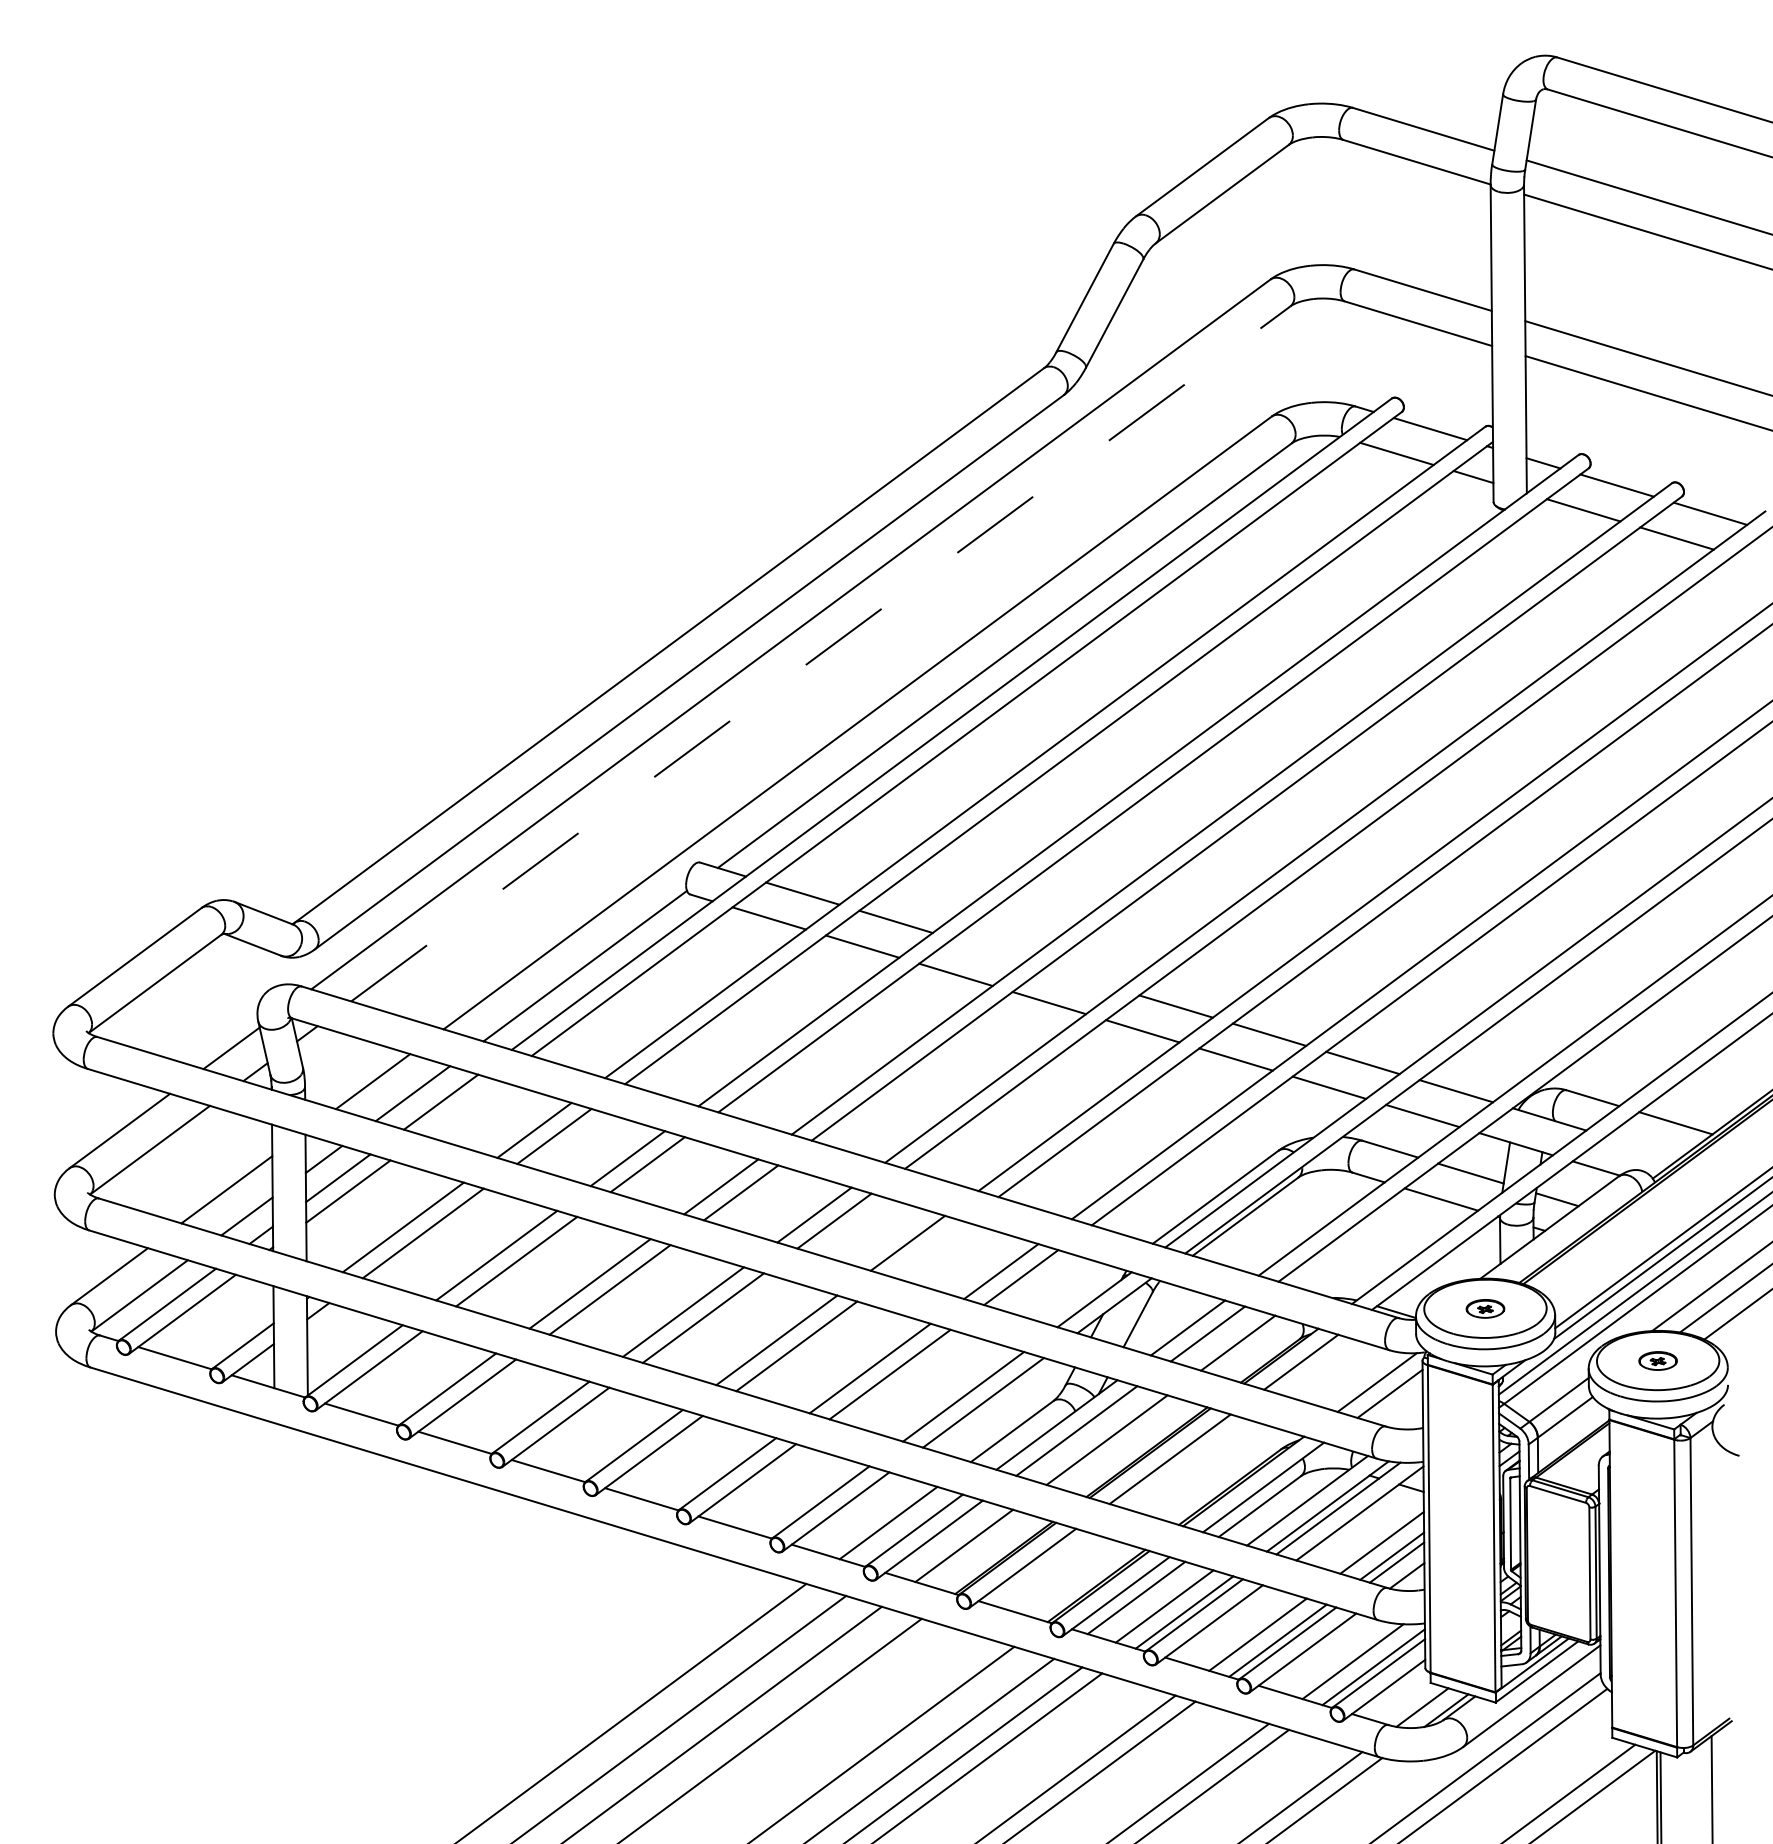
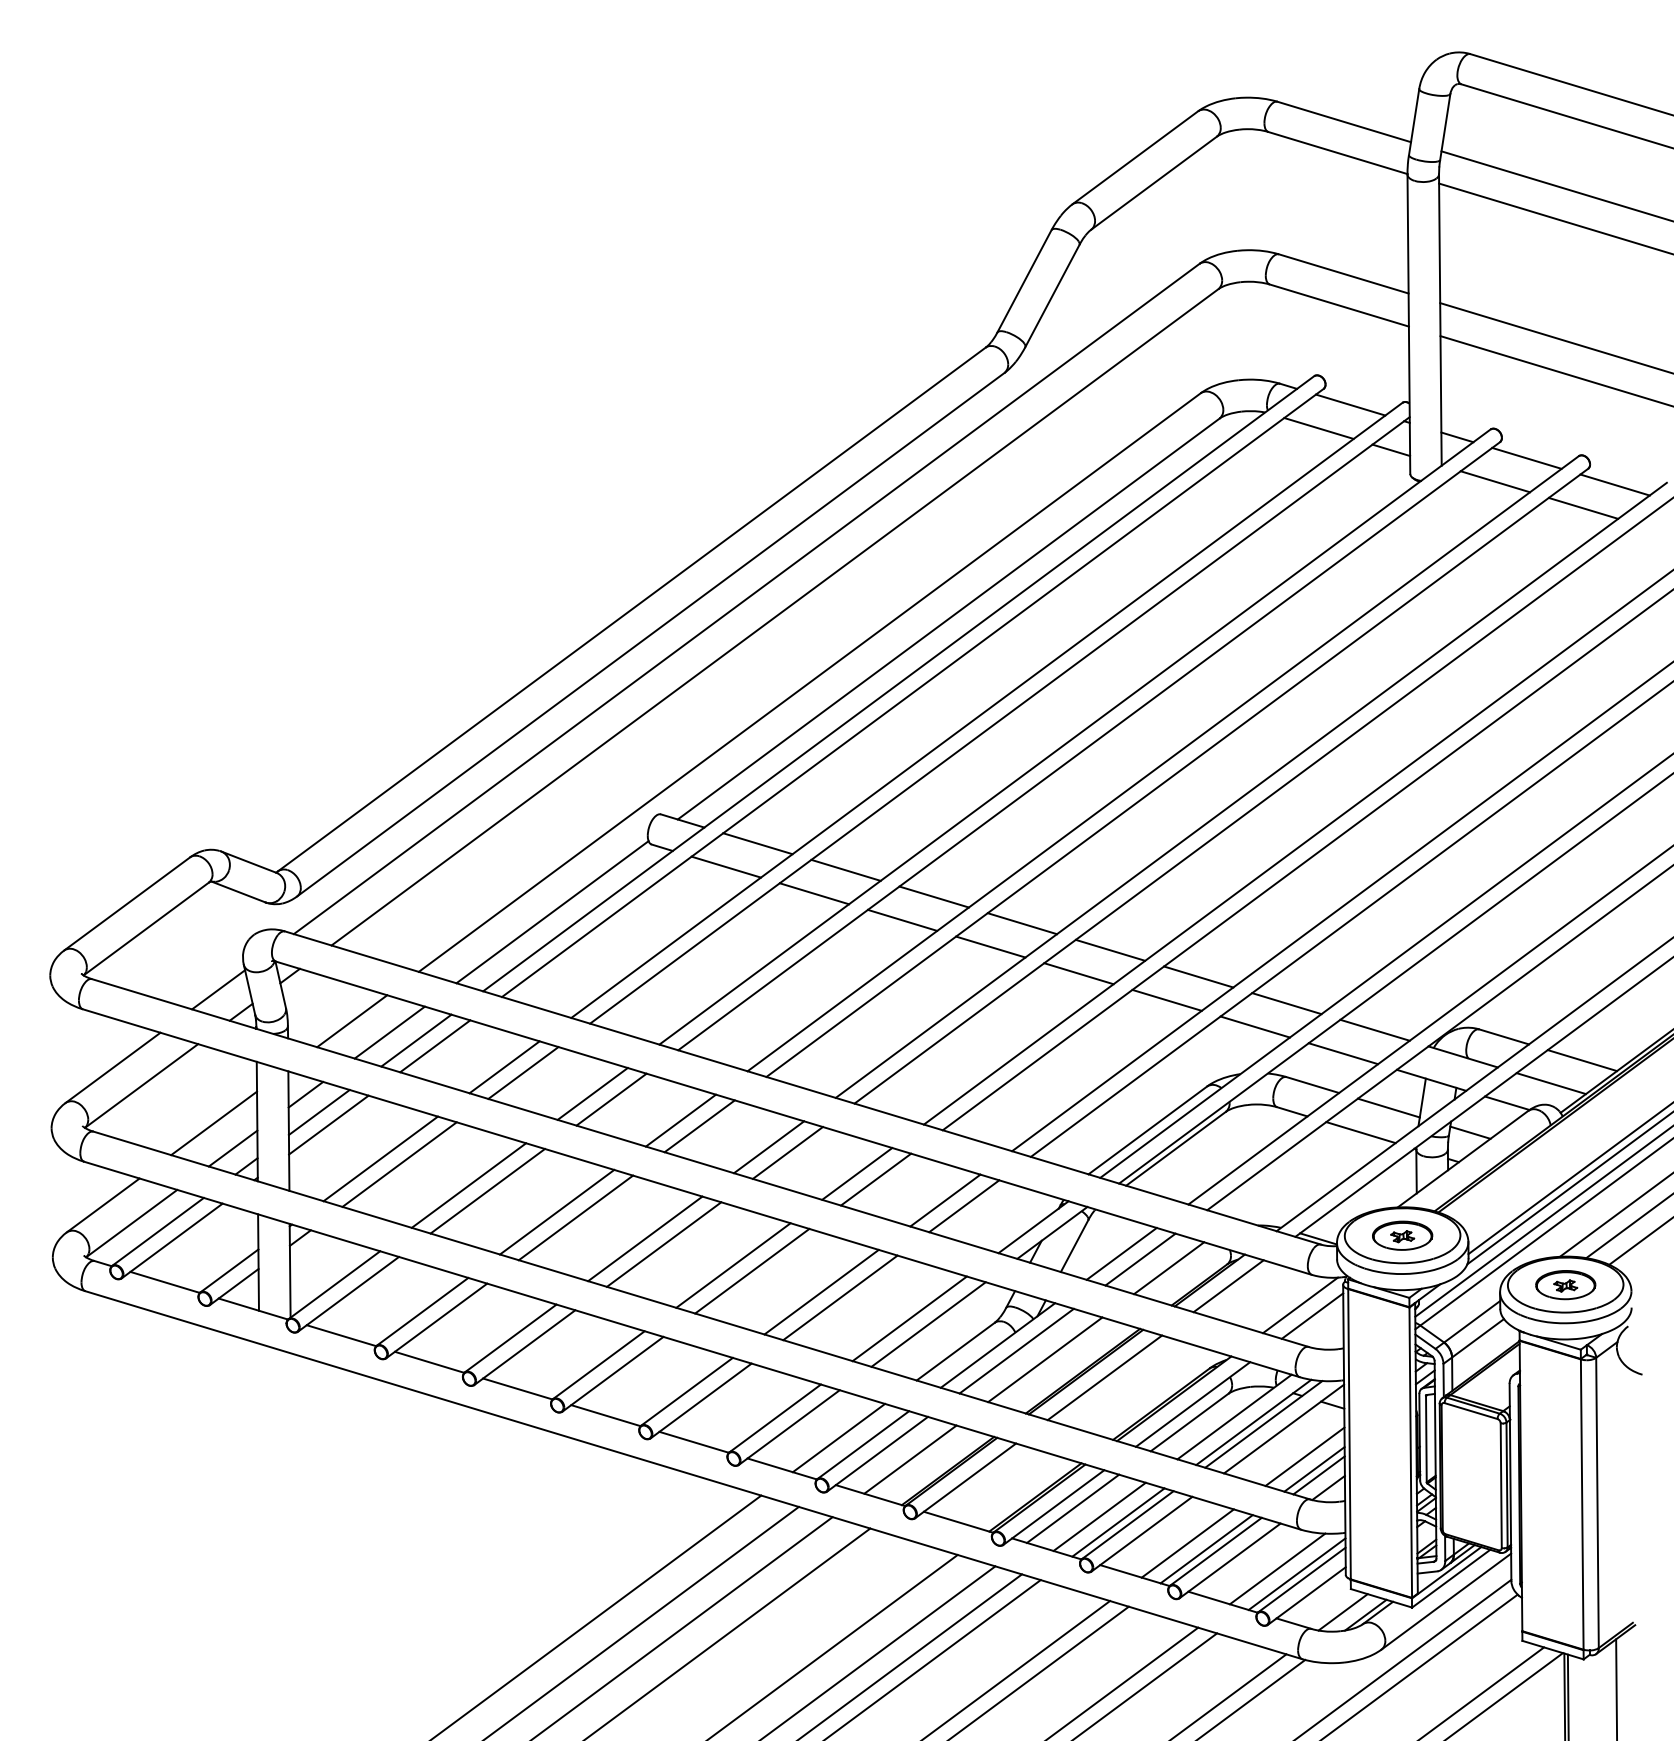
line: (821, 653) -> (775, 616), dashed -> solid
line: (989, 950) -> (934, 897), added
line: (1082, 978) -> (1022, 923), added
line: (460, 1107) -> (434, 1045), added
line: (1642, 1147) -> (1550, 1083), added
line: (927, 1248) -> (875, 1178), added
part: (1485, 1308) -> (1402, 1235), size x1.67
part: (1657, 1360) -> (1565, 1284), size x1.67

